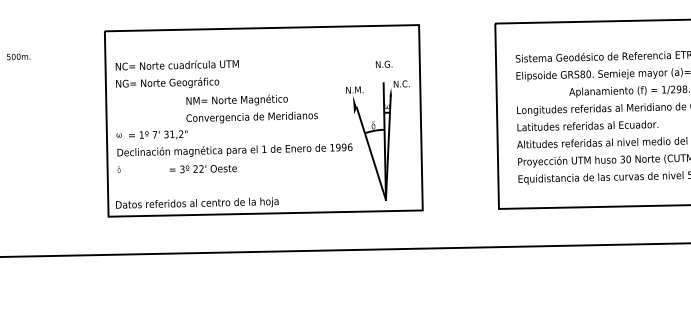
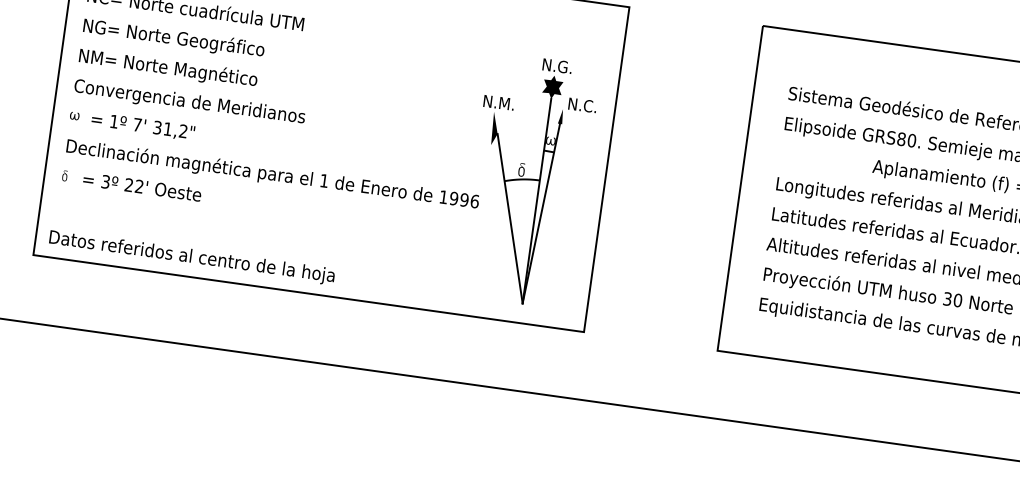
fill: (383, 76) -> (552, 87), added
text: (251, 108) -> (191, 86), moved
text: (202, 169) -> (140, 187), moved

